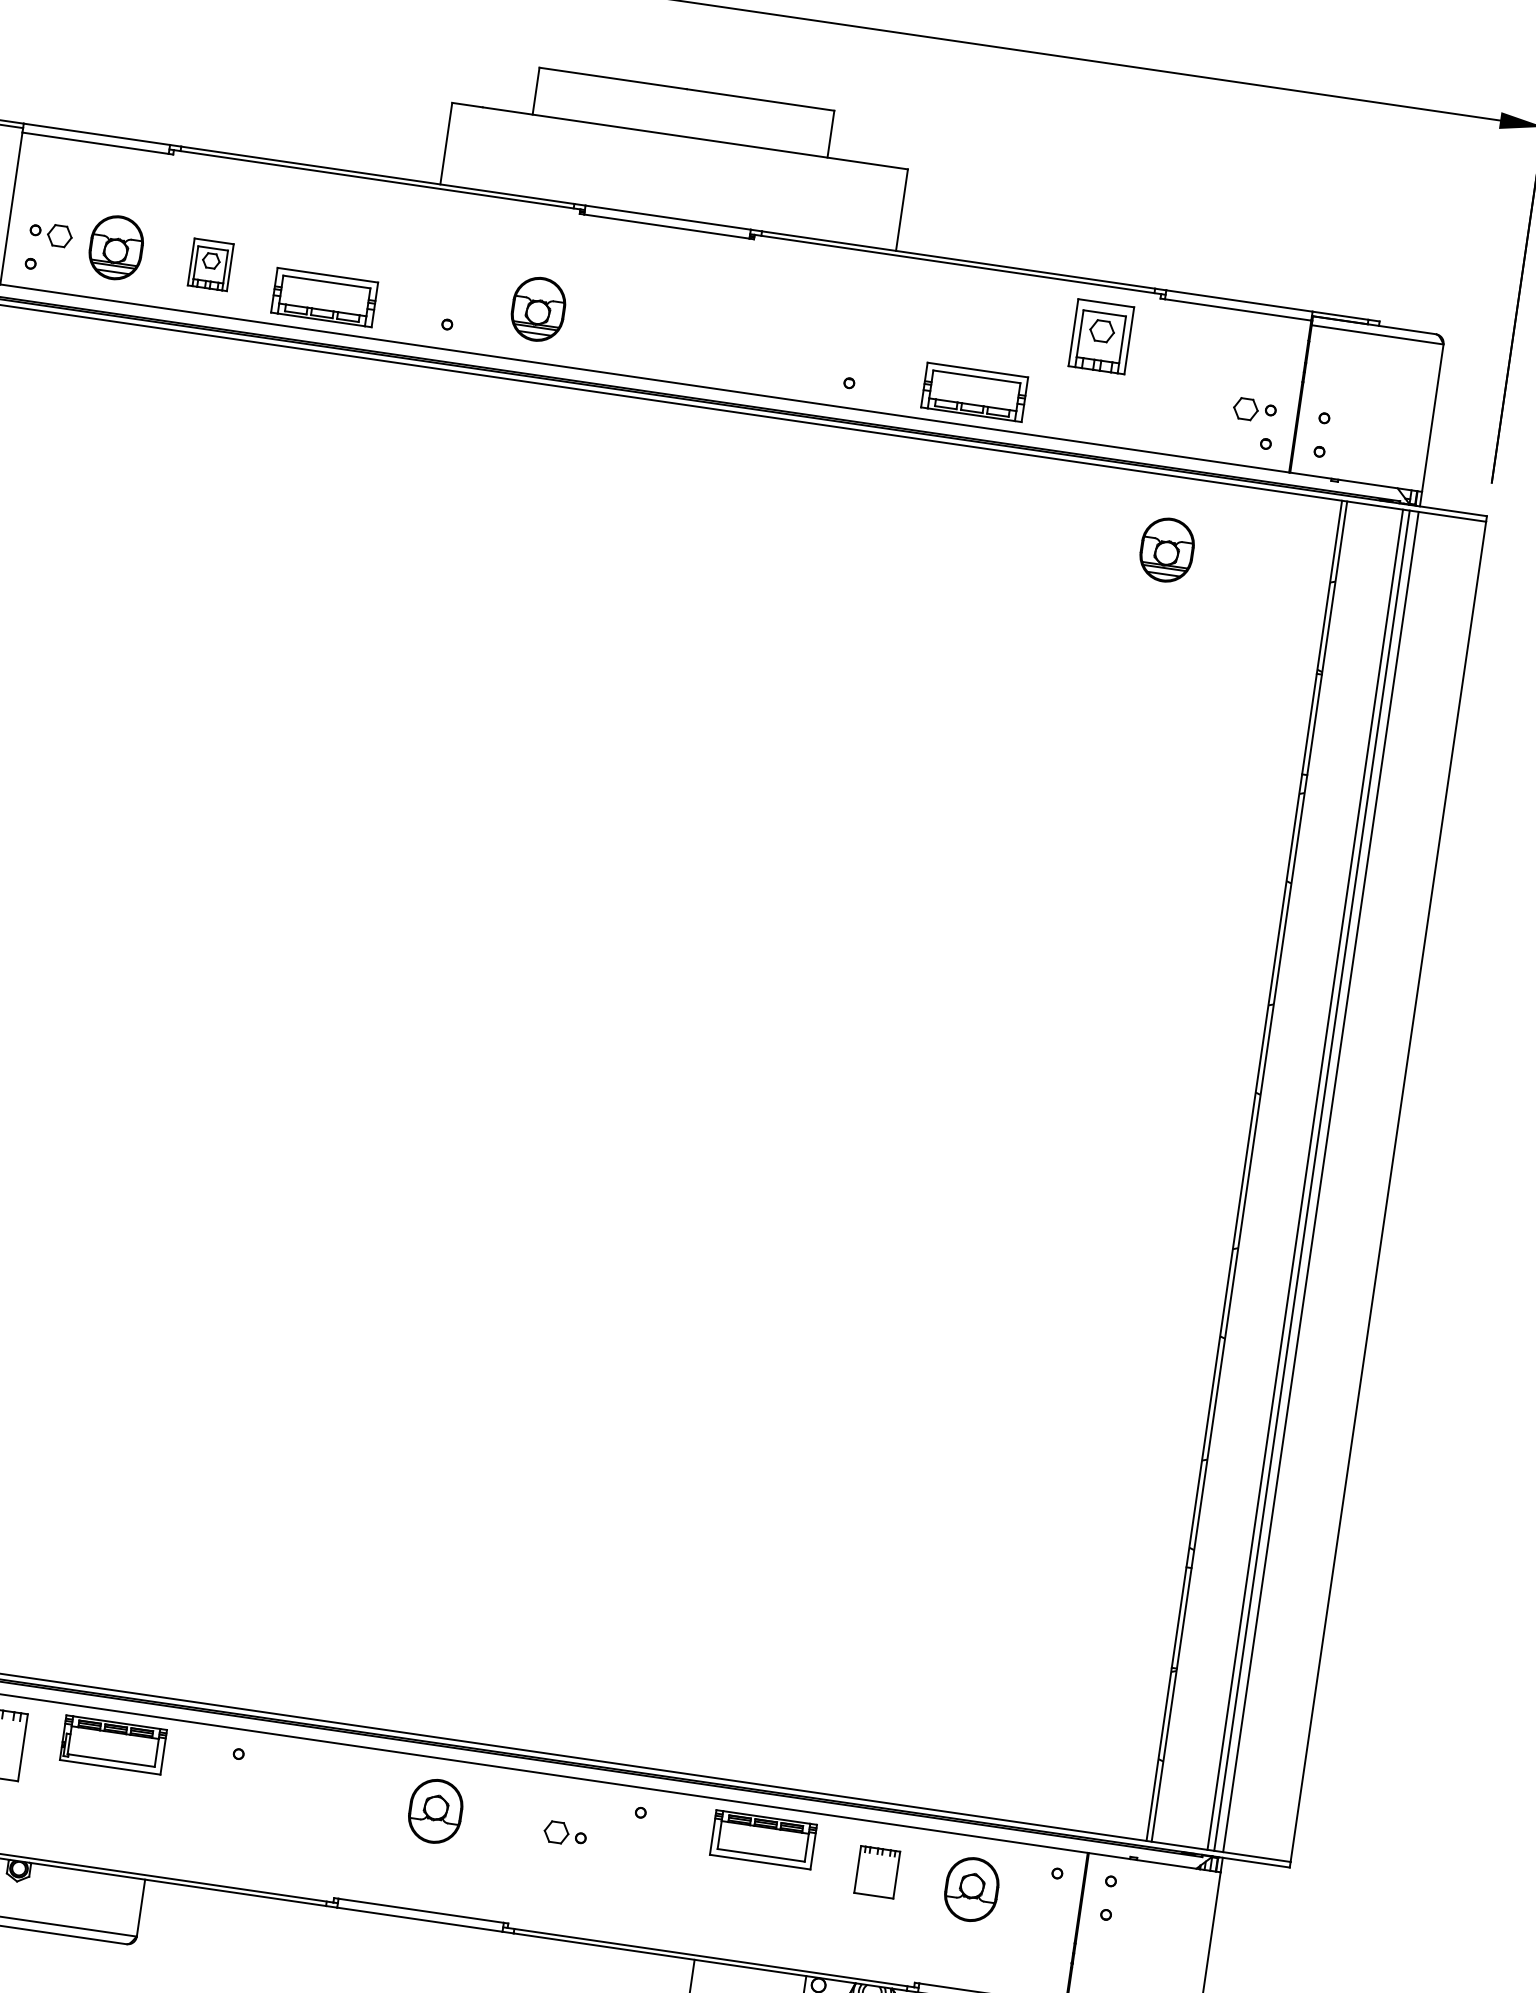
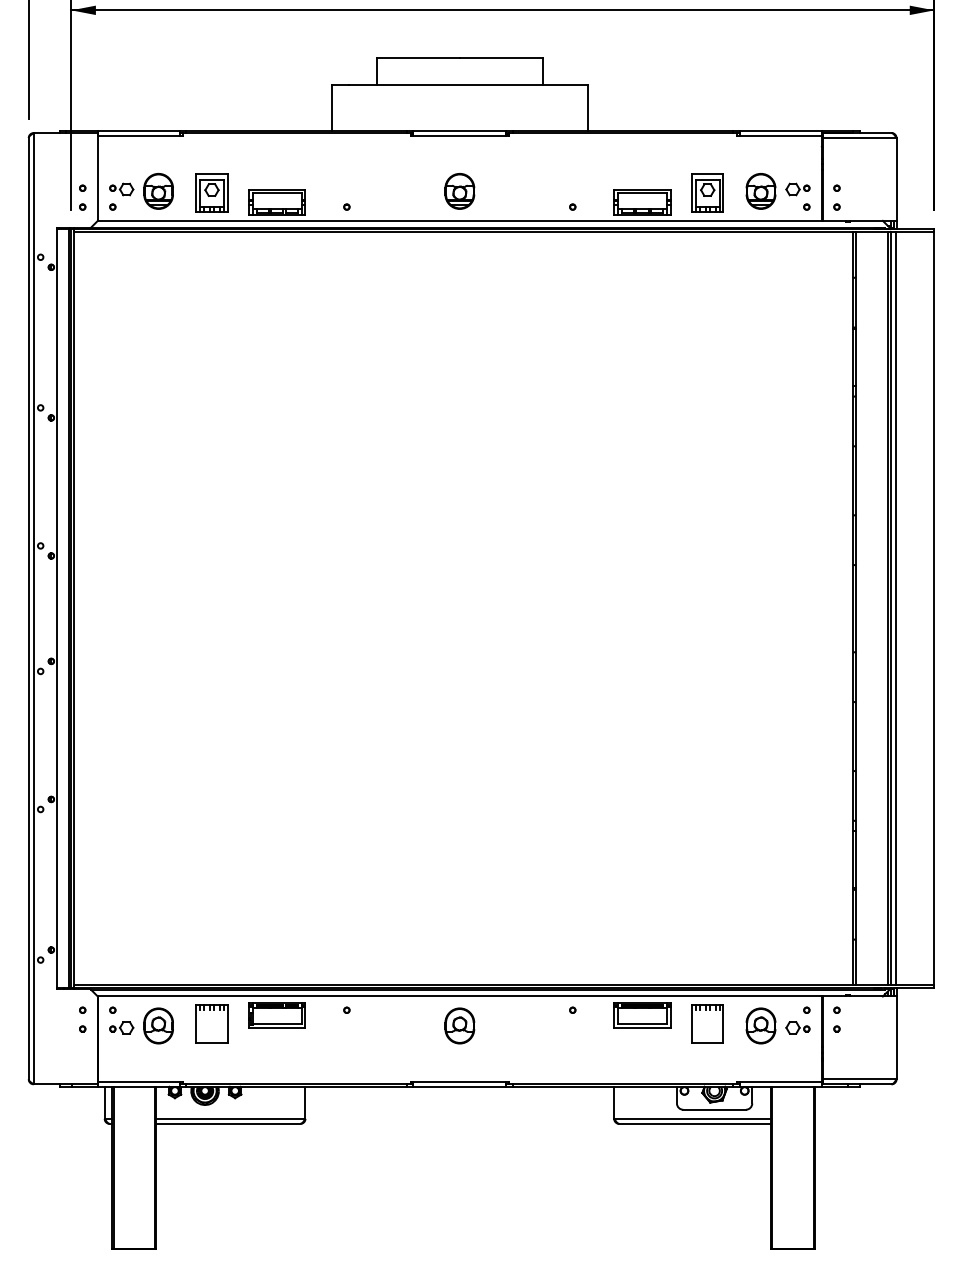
part: (210, 263) -> (211, 192), size x1.43
part: (537, 309) -> (459, 191), moved
part: (1101, 335) -> (707, 192), moved
part: (1166, 550) -> (760, 191), moved
part: (564, 1832) -> (797, 1027), moved
part: (877, 1871) -> (707, 1023), size x1.43

